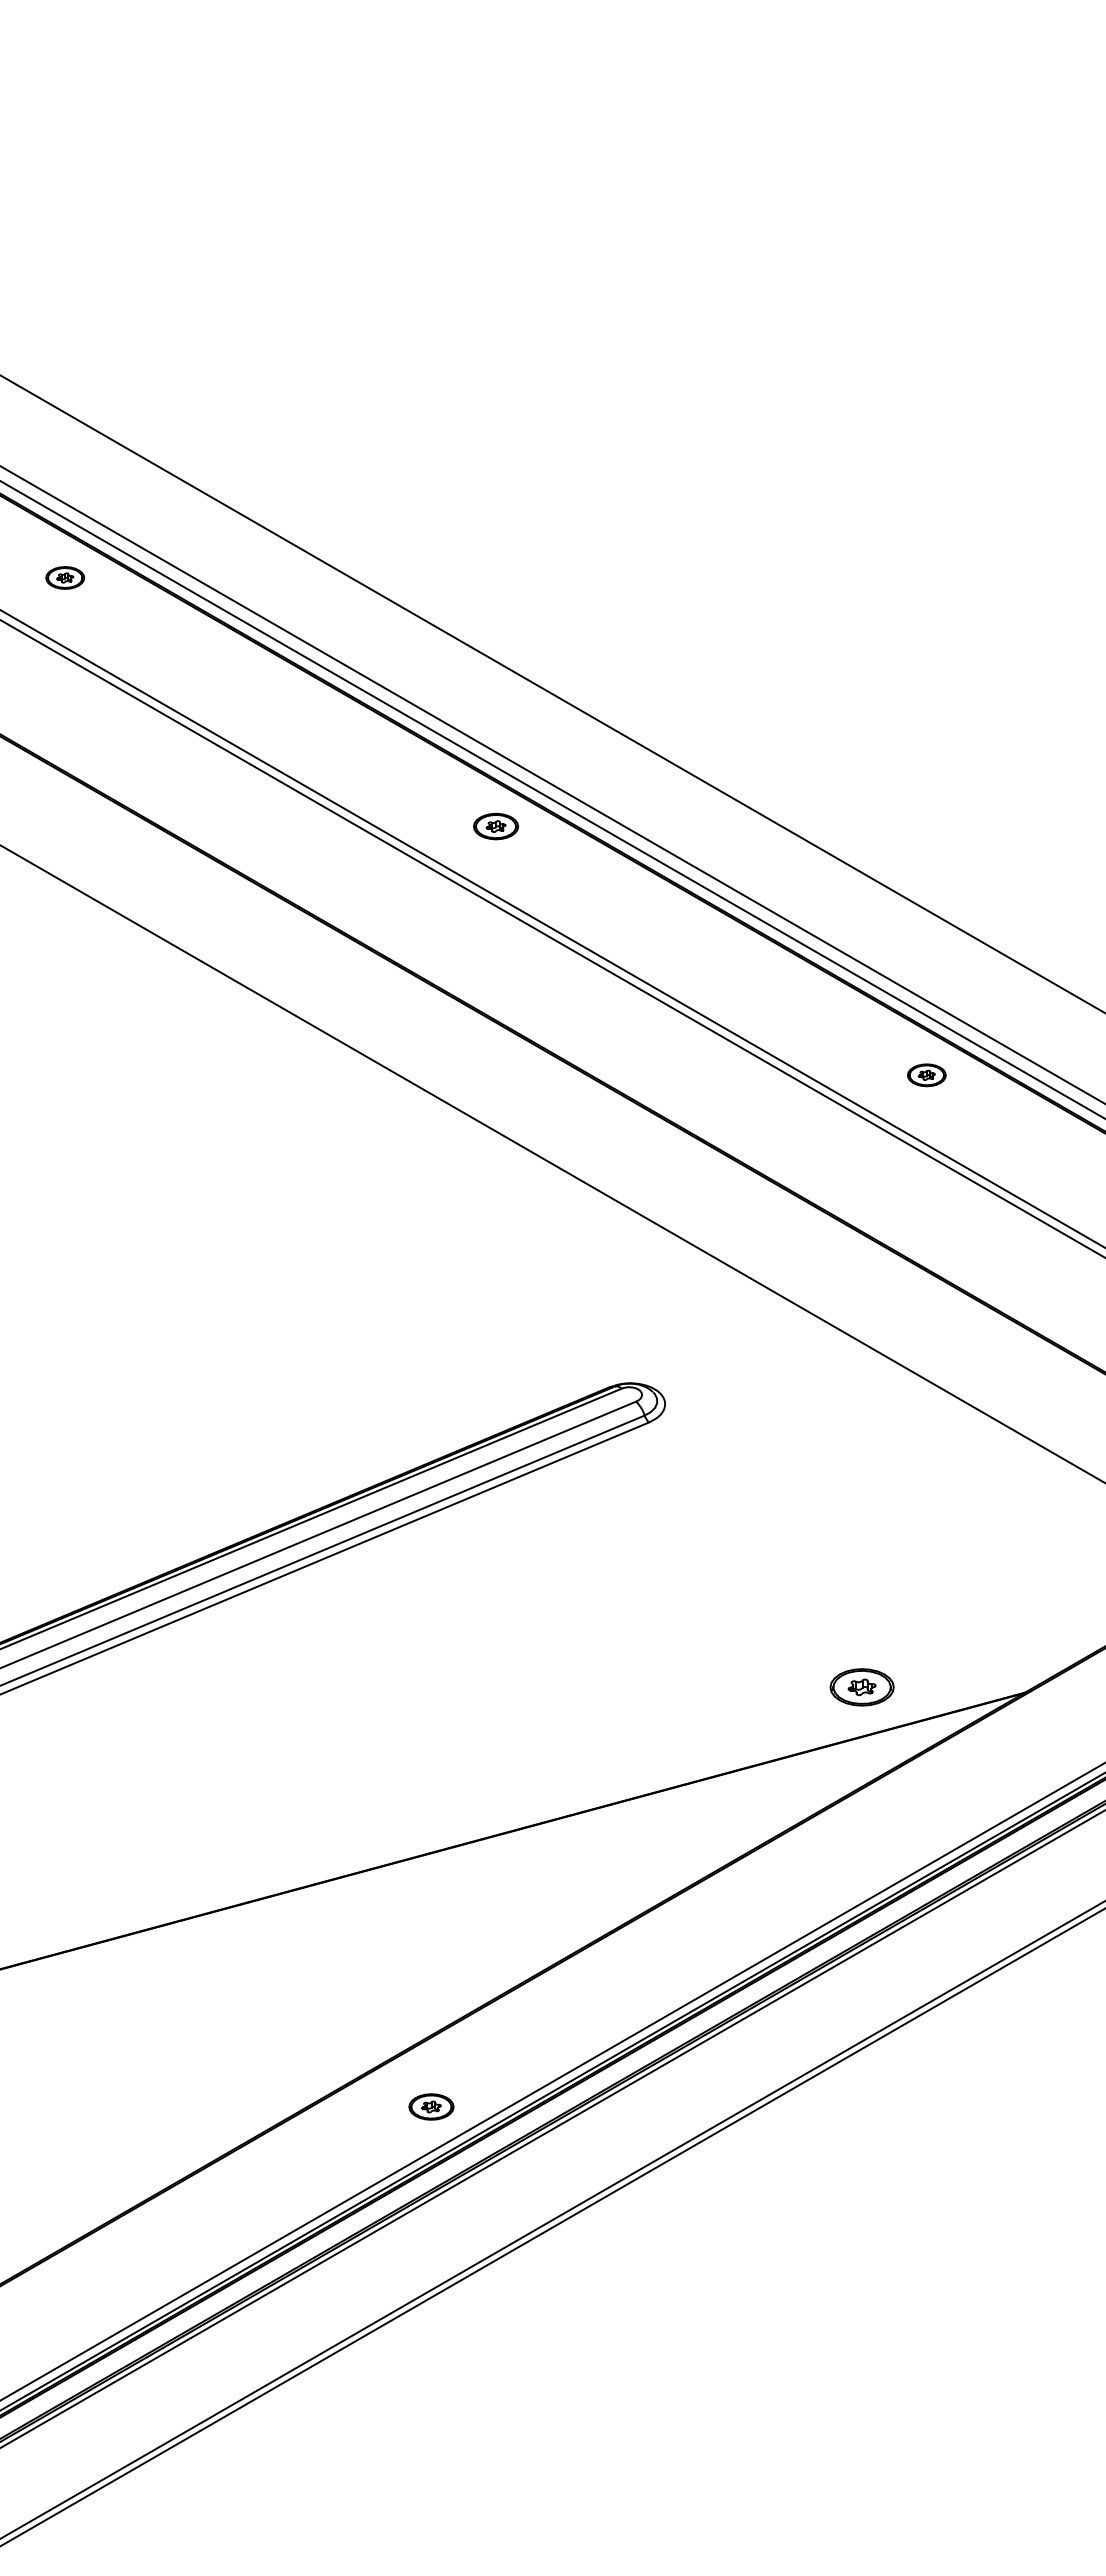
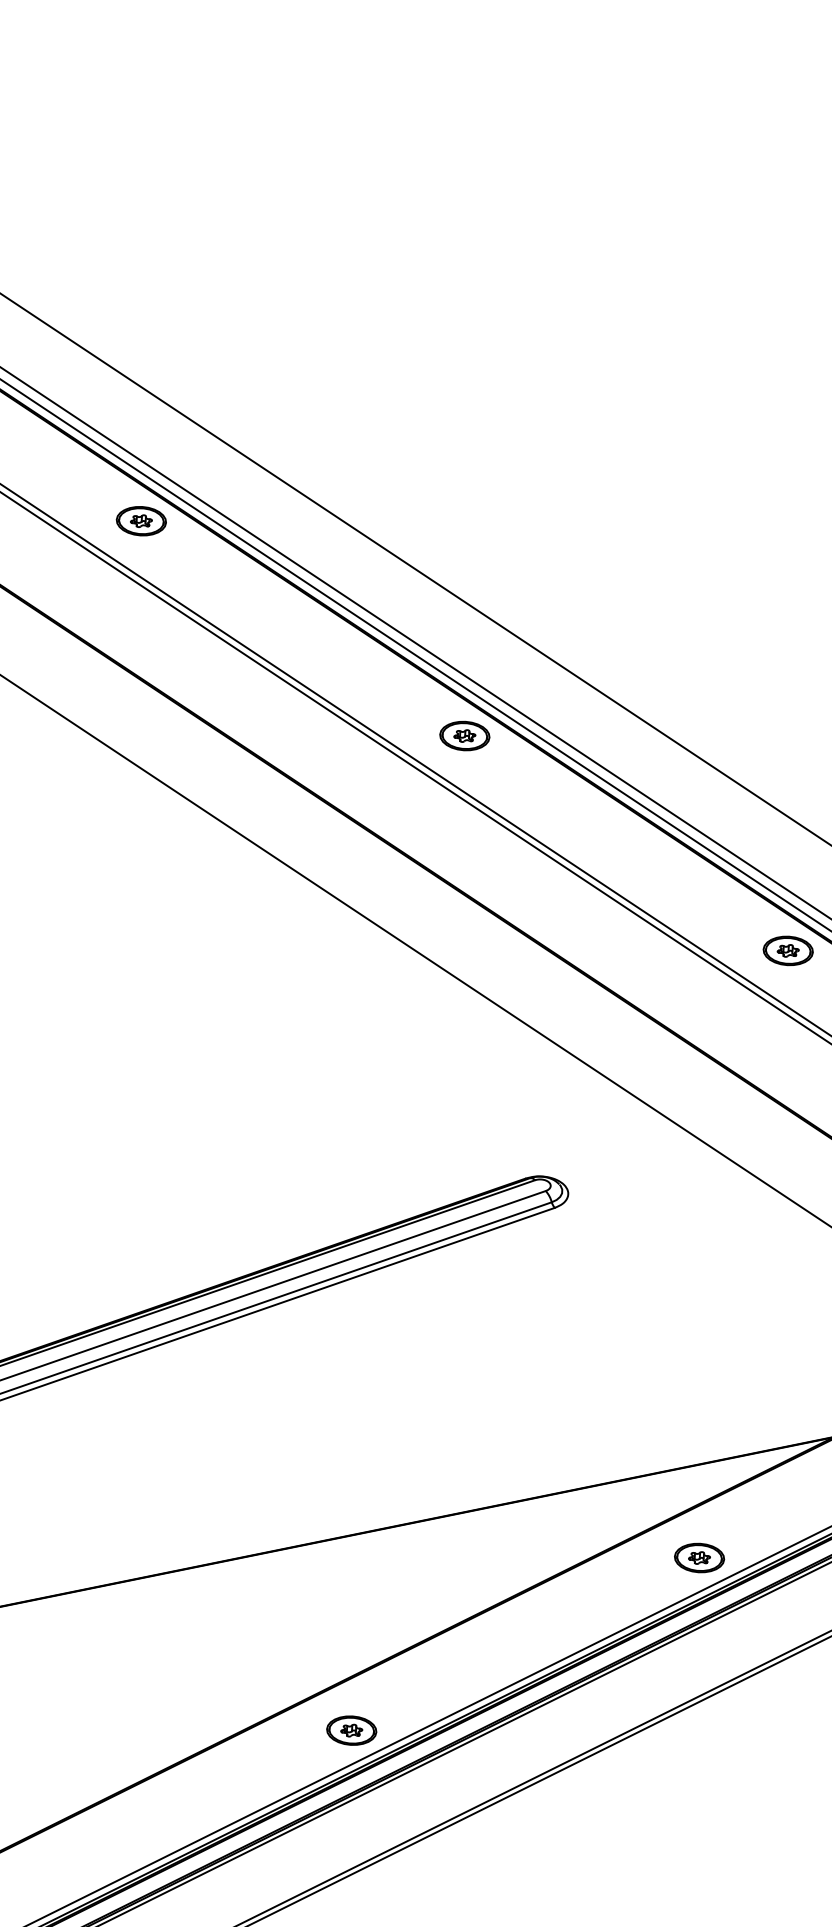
part: (64, 577) -> (140, 520), size x1.67
part: (495, 826) -> (464, 735), size x1.43
part: (926, 1075) -> (788, 951), size x1.67
part: (861, 1687) -> (699, 1558), moved
part: (431, 2106) -> (351, 1730), size x1.43

